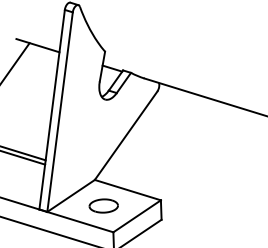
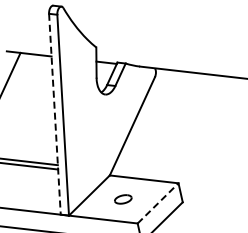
line: (52, 109) -> (55, 113), solid -> dashed
part: (103, 205) -> (123, 198), size x0.6
line: (137, 216) -> (158, 203), solid -> dashed

